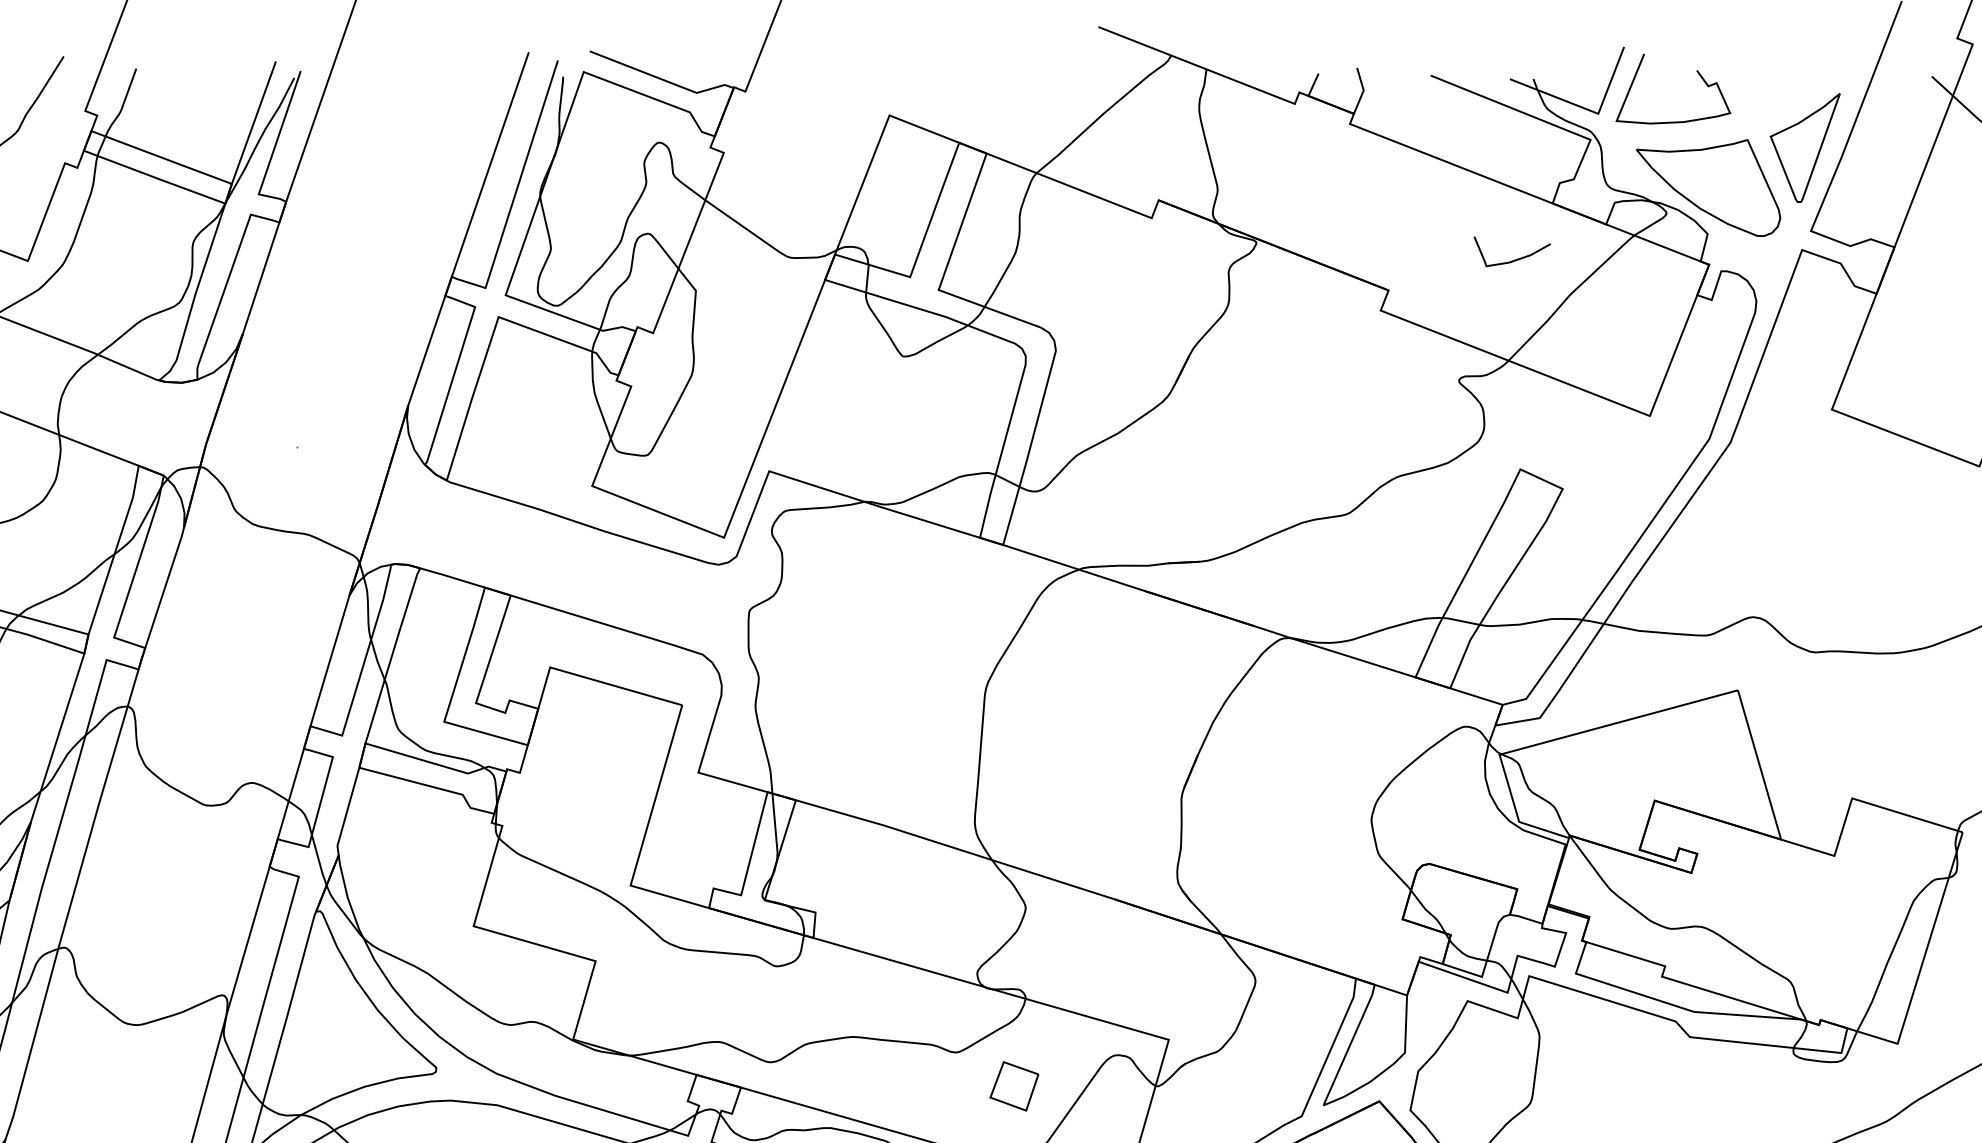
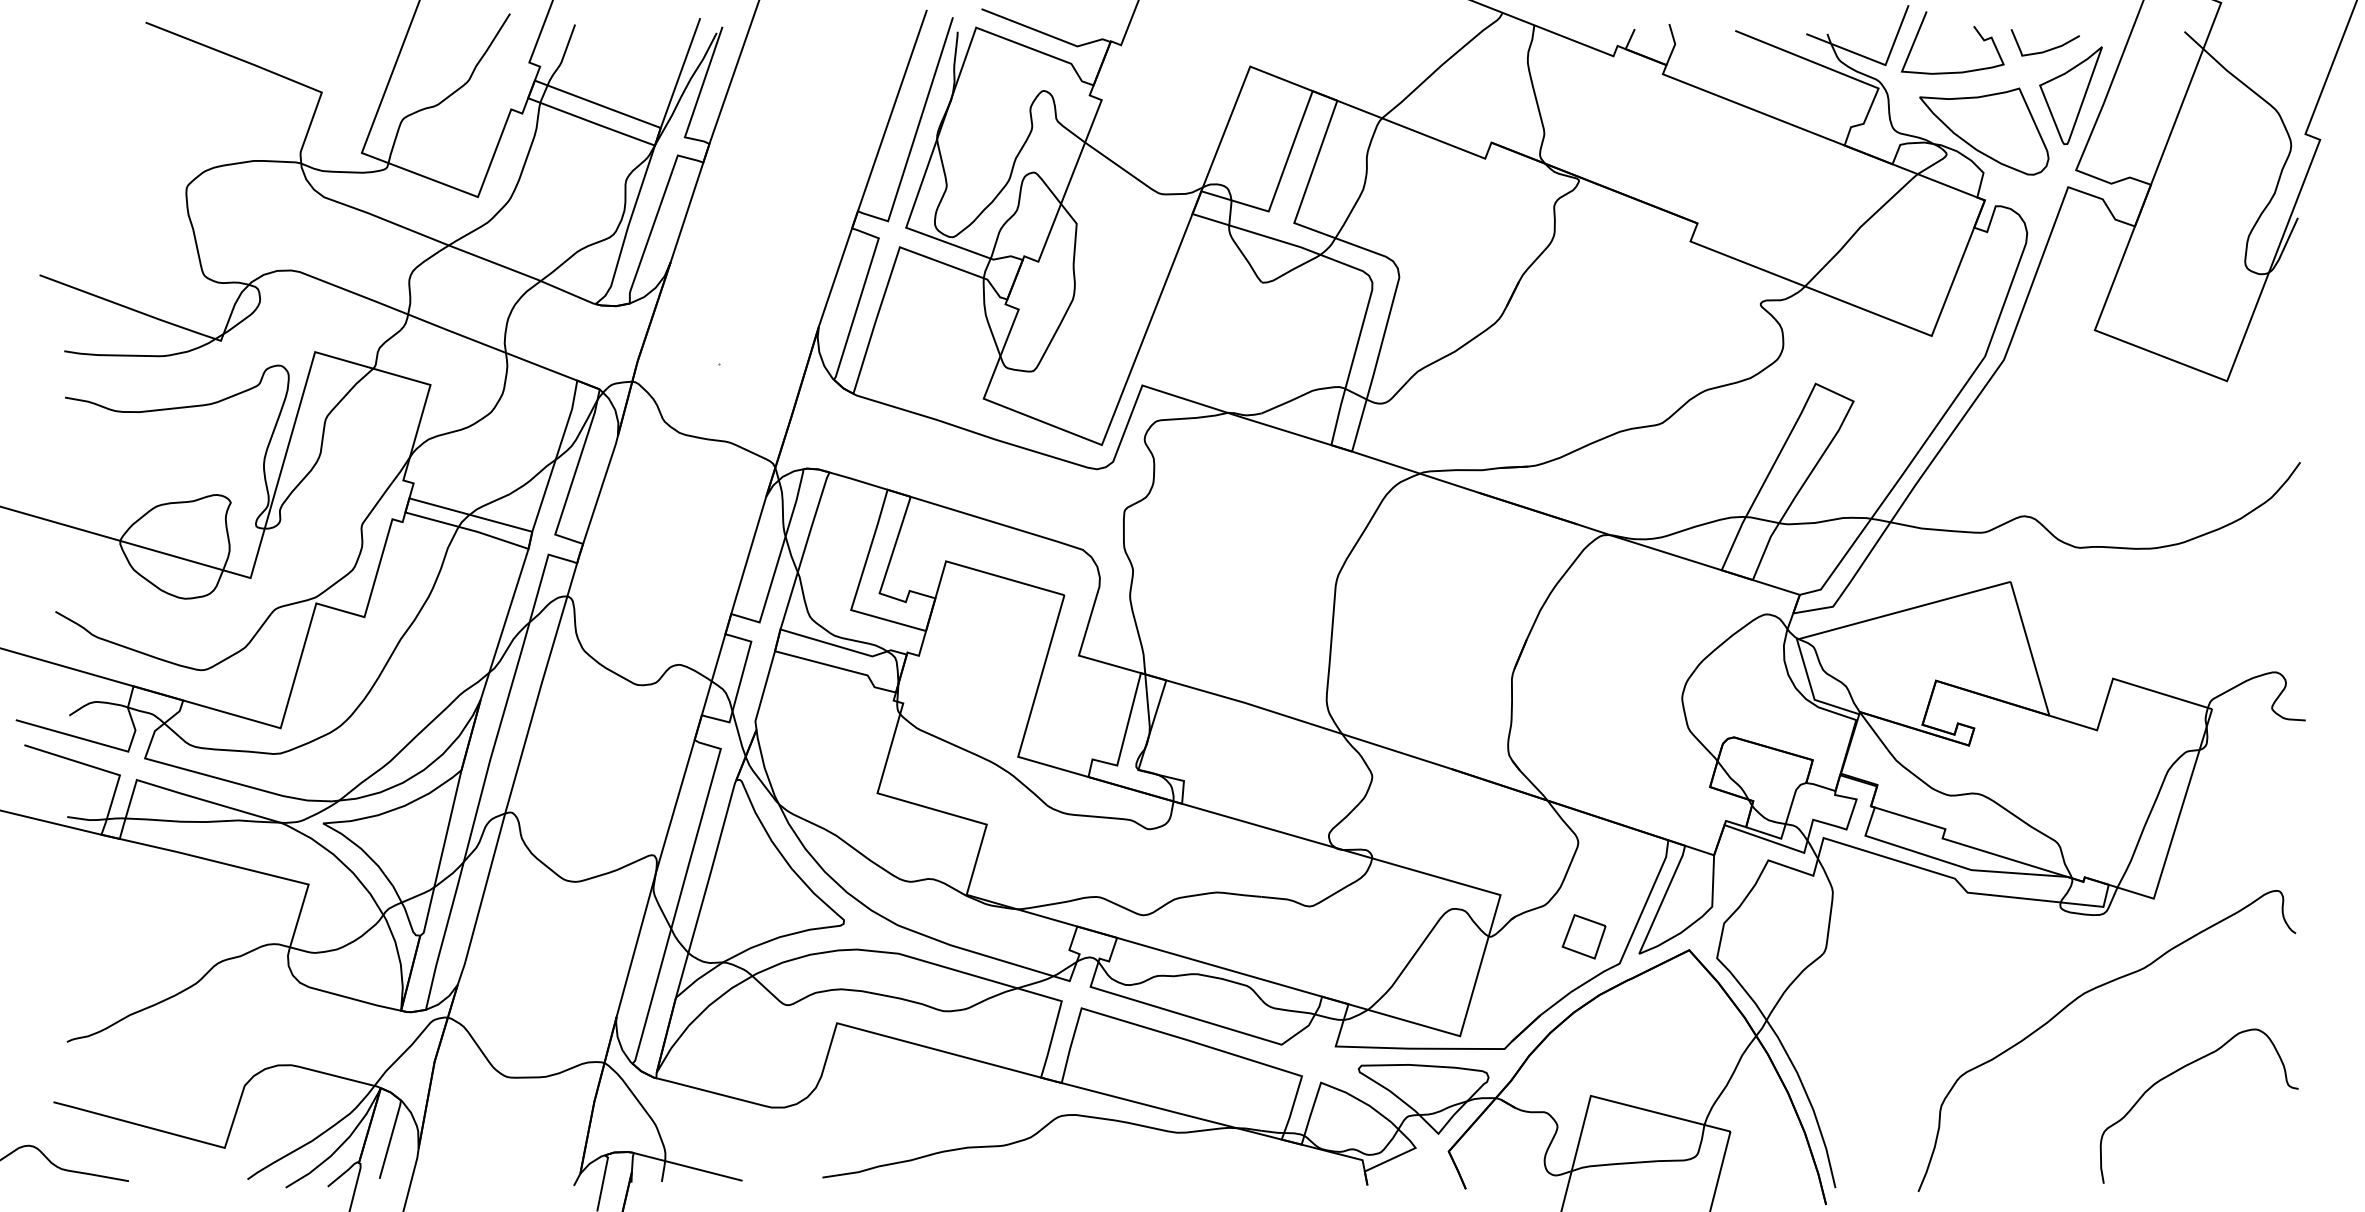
curve: (1514, 259) -> (2047, 49), moved
part: (1013, 1086) -> (1583, 936), moved

